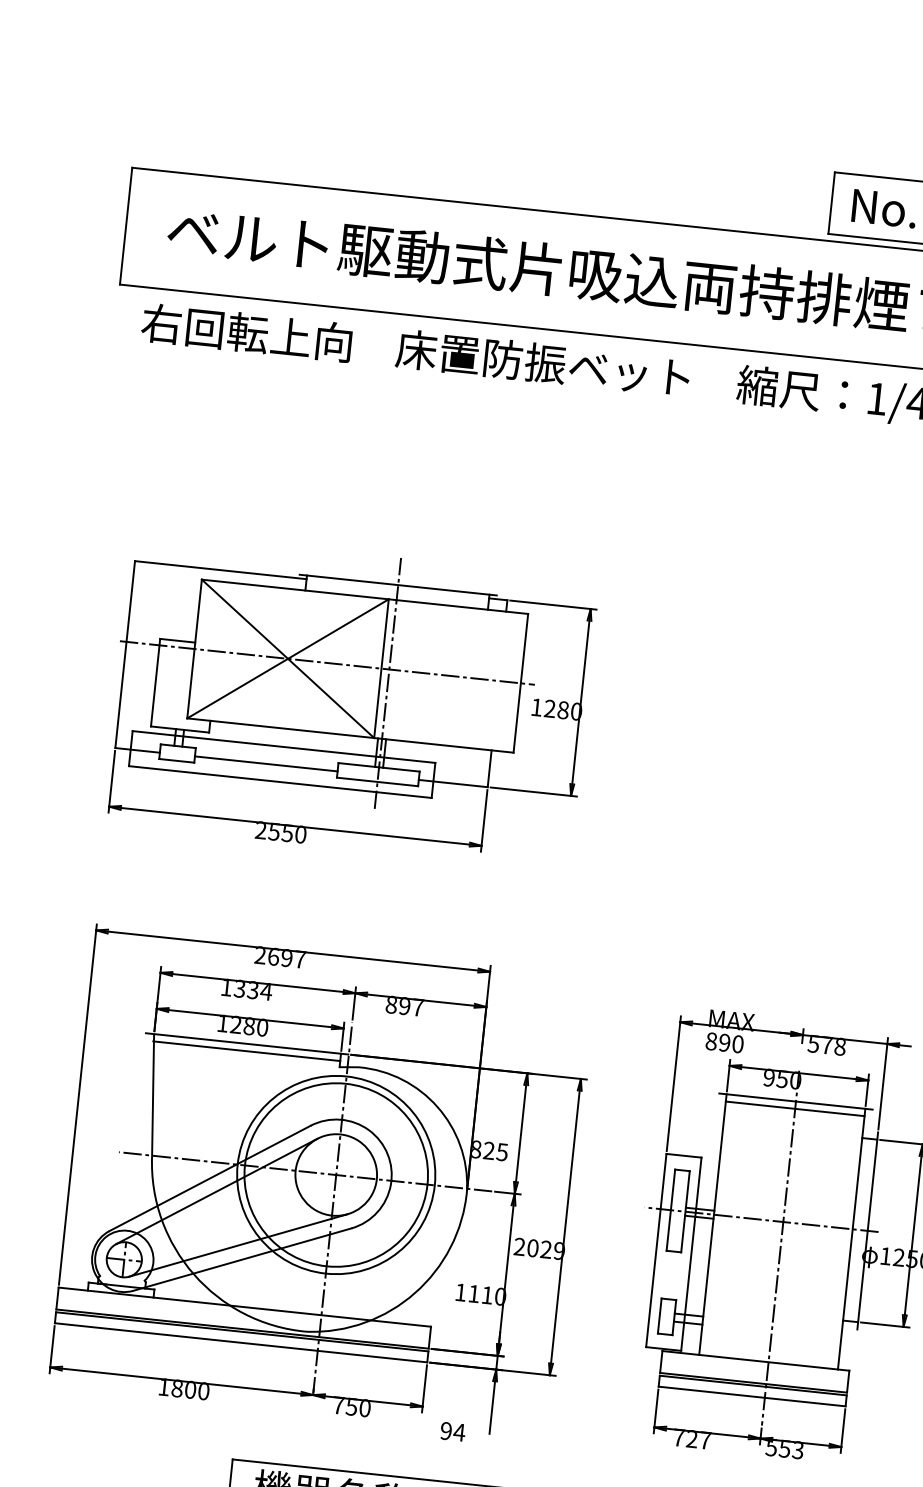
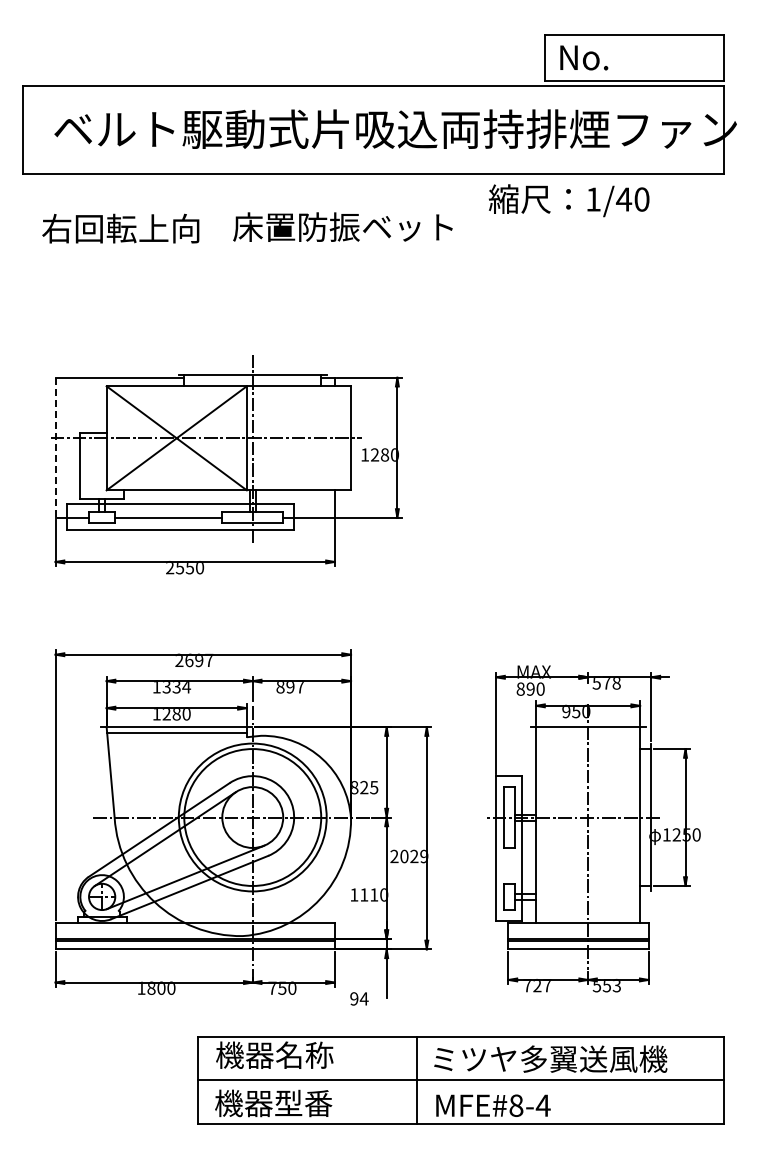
text: (246, 332) -> (120, 228), moved
text: (542, 362) -> (342, 226), moved
line: (124, 655) -> (55, 448), solid -> dashed
line: (795, 1108) -> (588, 732), removed

